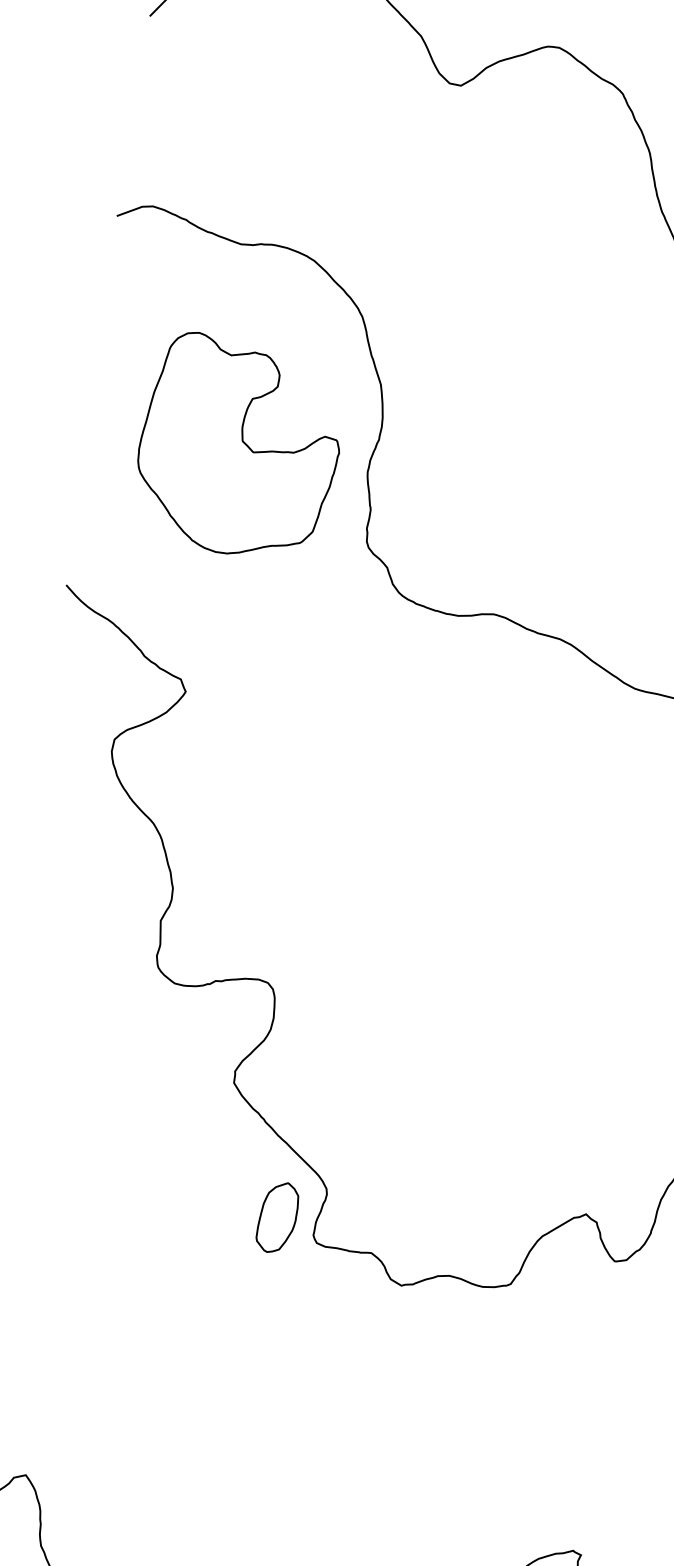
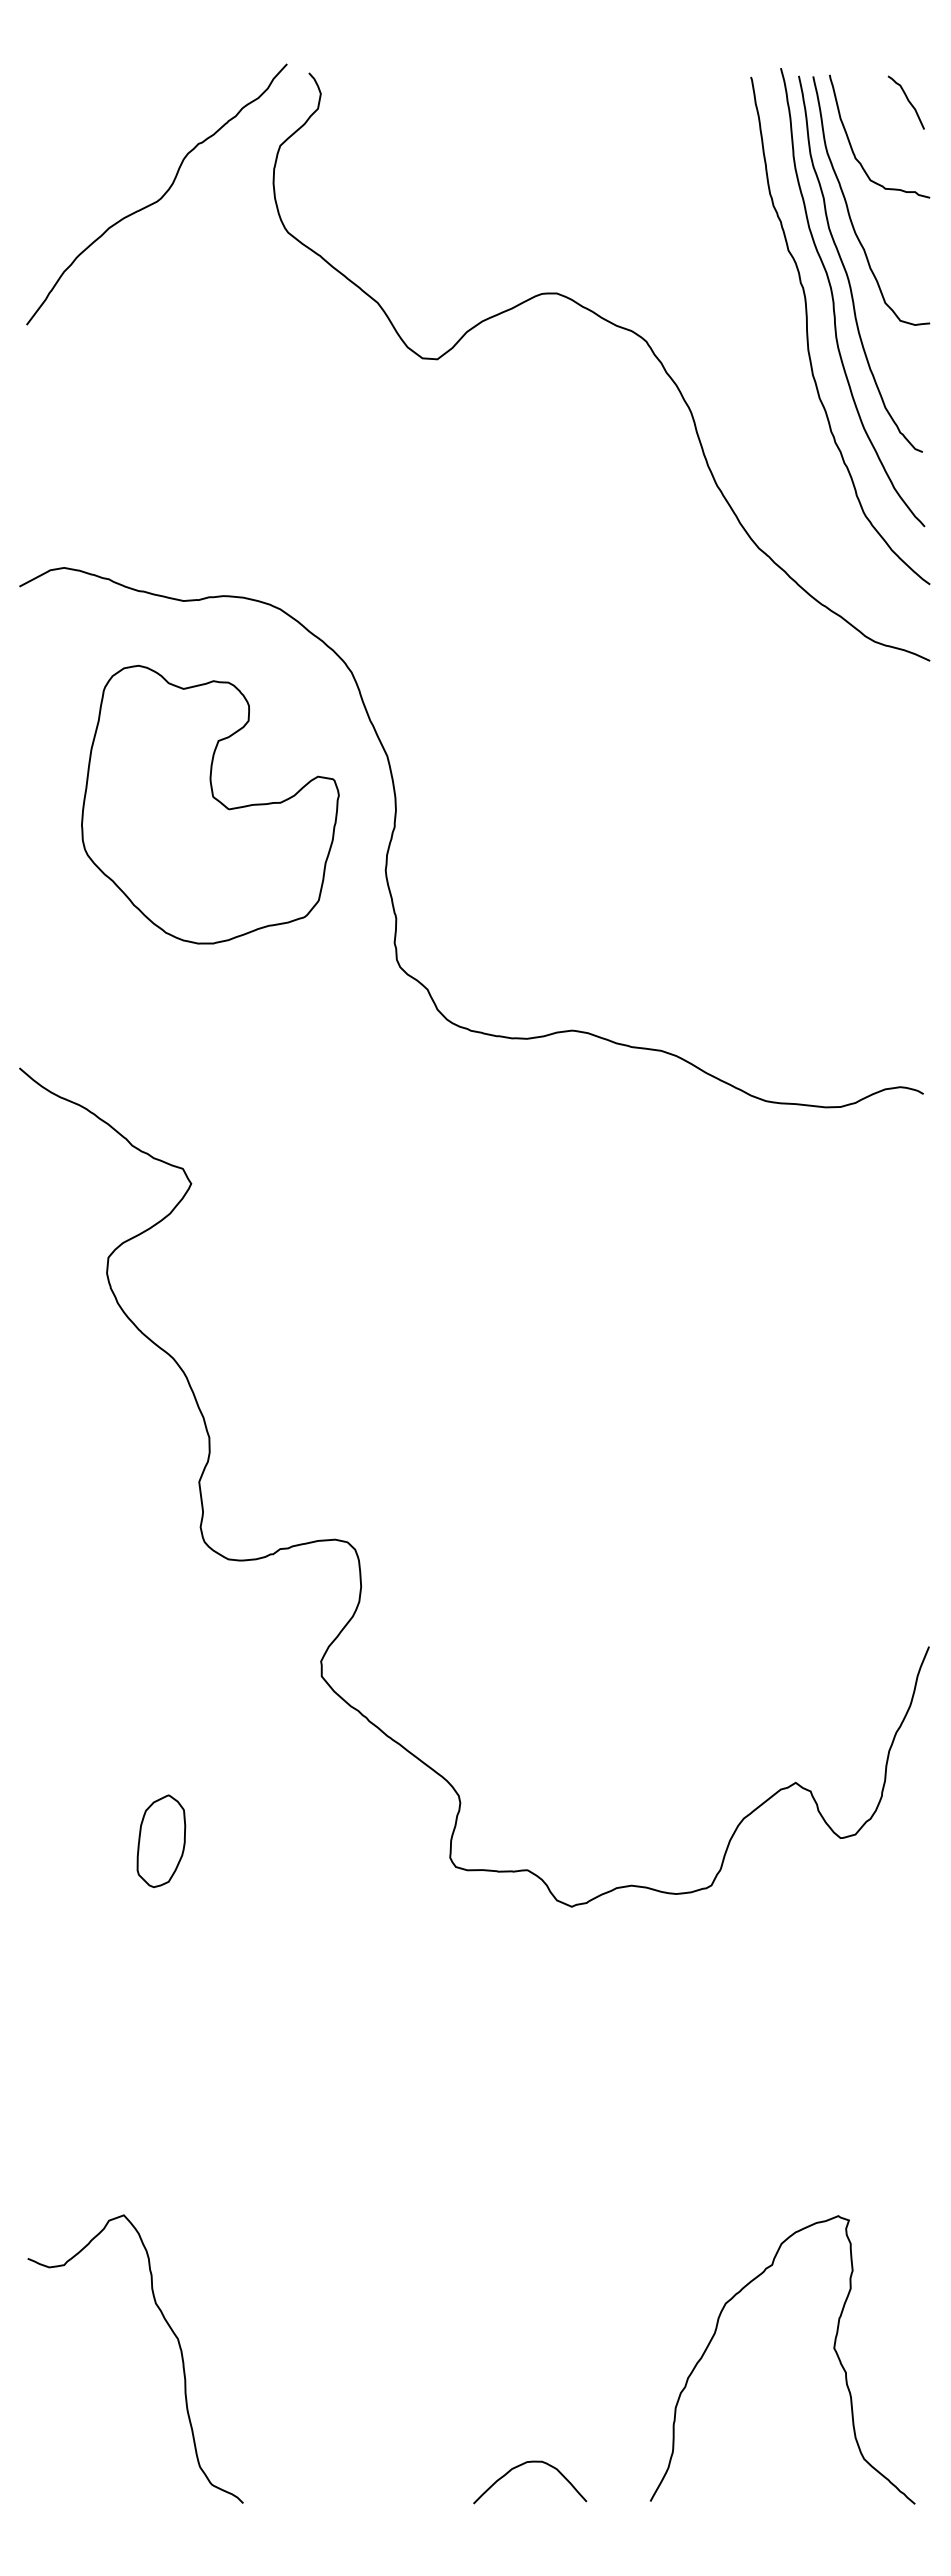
part: (239, 446) -> (210, 804), moved
part: (277, 1217) -> (161, 1841), moved

